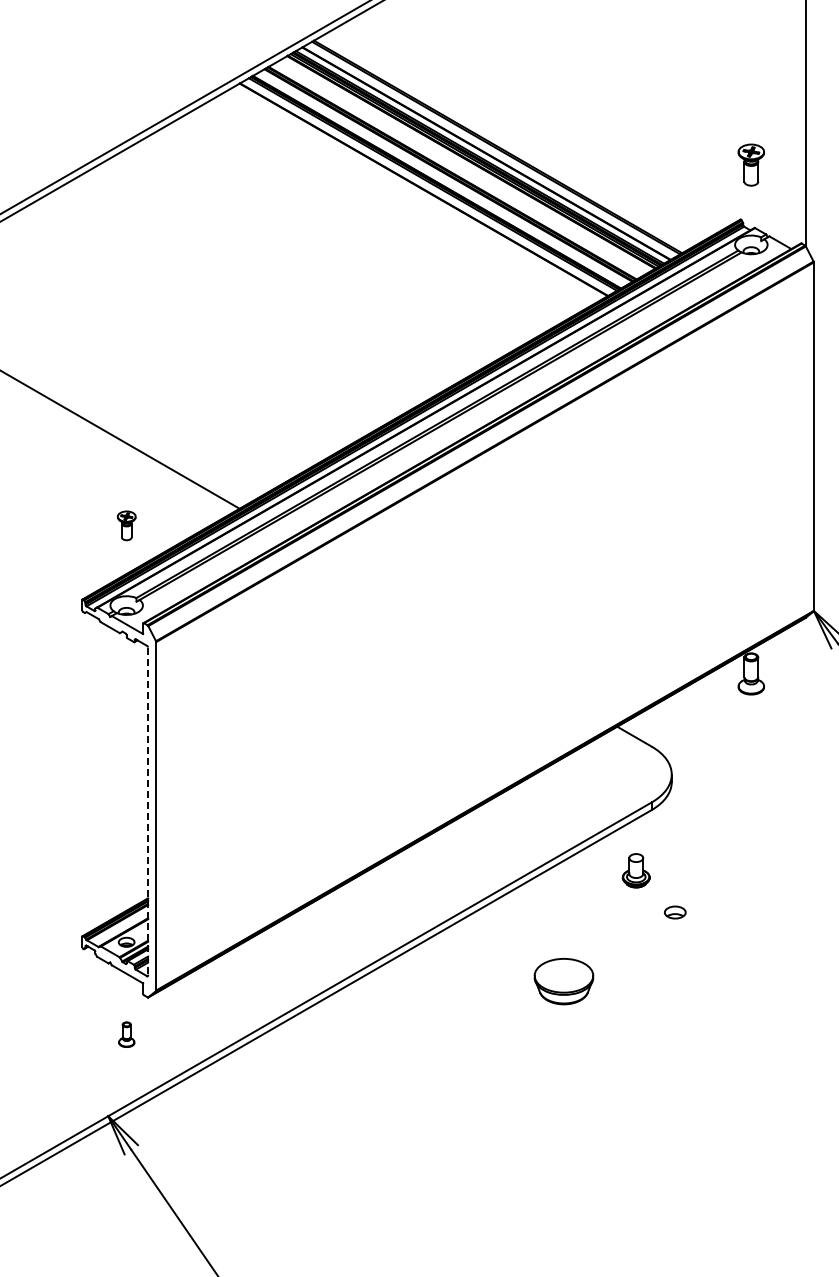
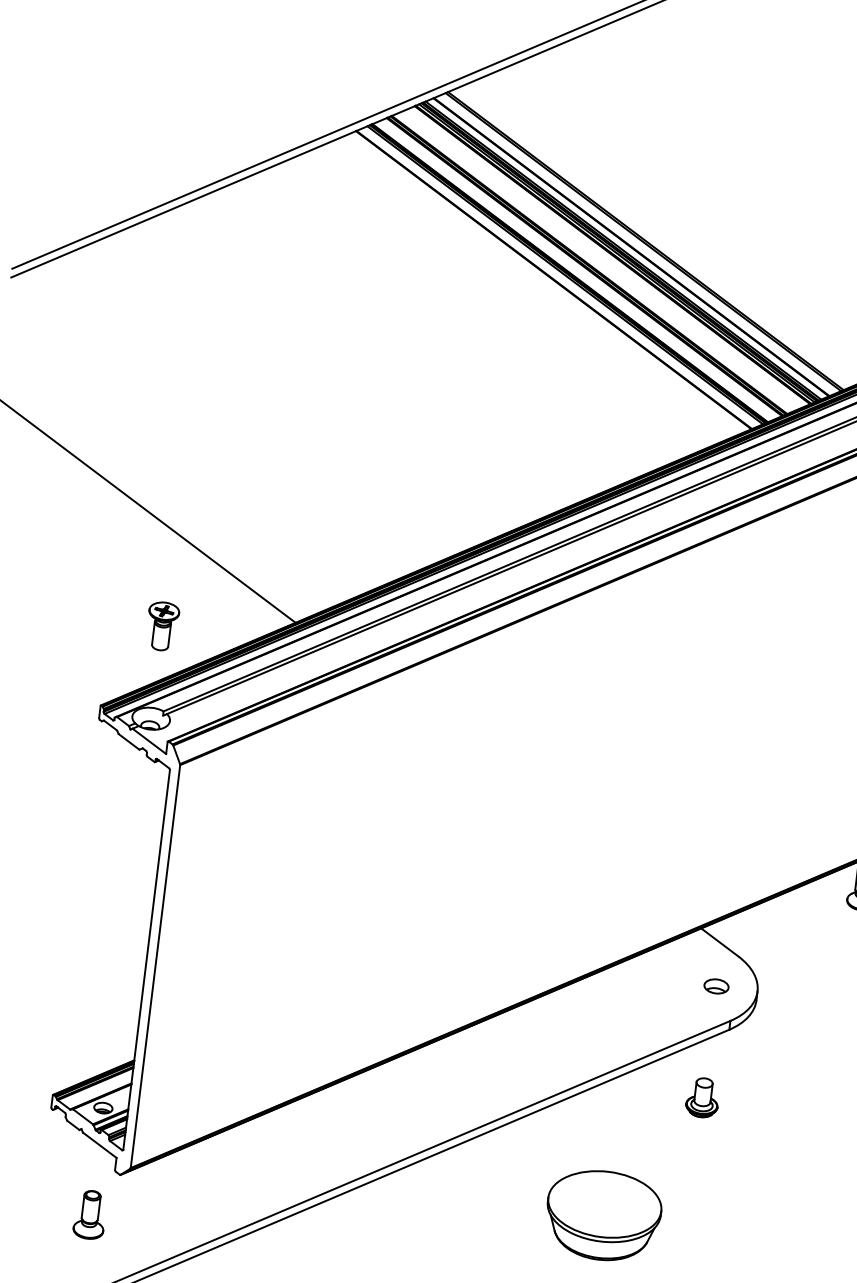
part: (126, 525) -> (162, 626), size x1.43
line: (148, 812) -> (147, 961), dashed -> solid
part: (675, 912) -> (716, 986), moved
part: (563, 981) -> (602, 1215), size x1.67
part: (126, 1034) -> (90, 1214), size x1.67

